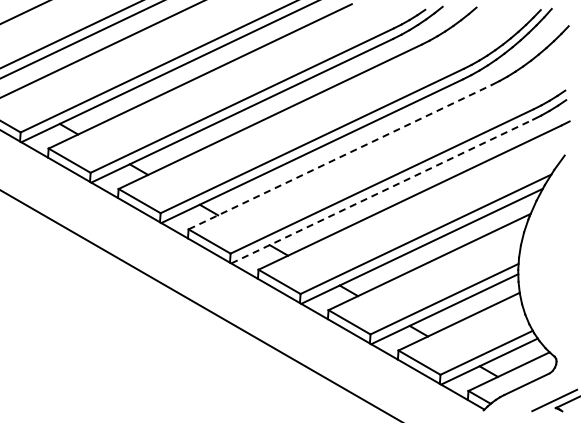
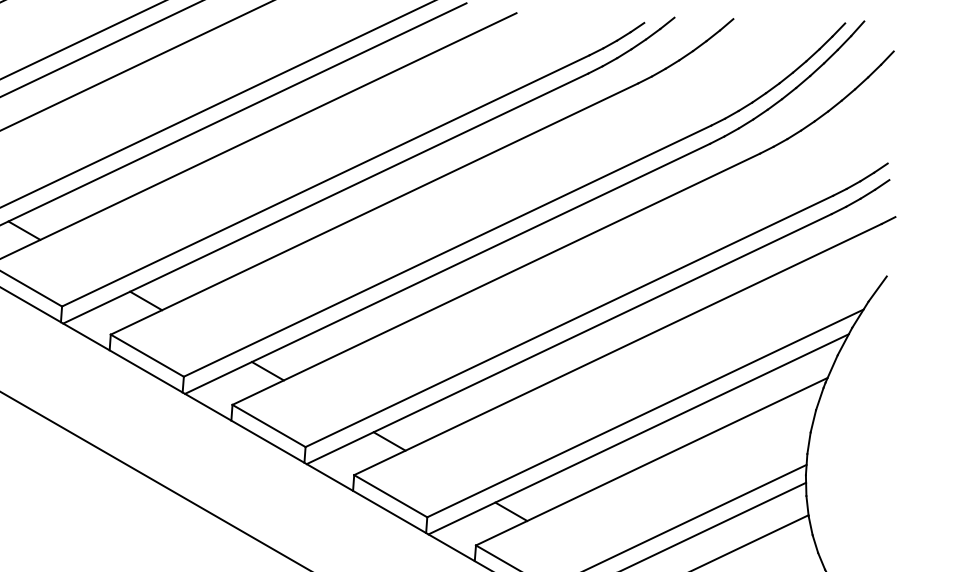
line: (340, 157) -> (496, 279), dashed -> solid
line: (382, 191) -> (569, 338), dashed -> solid

